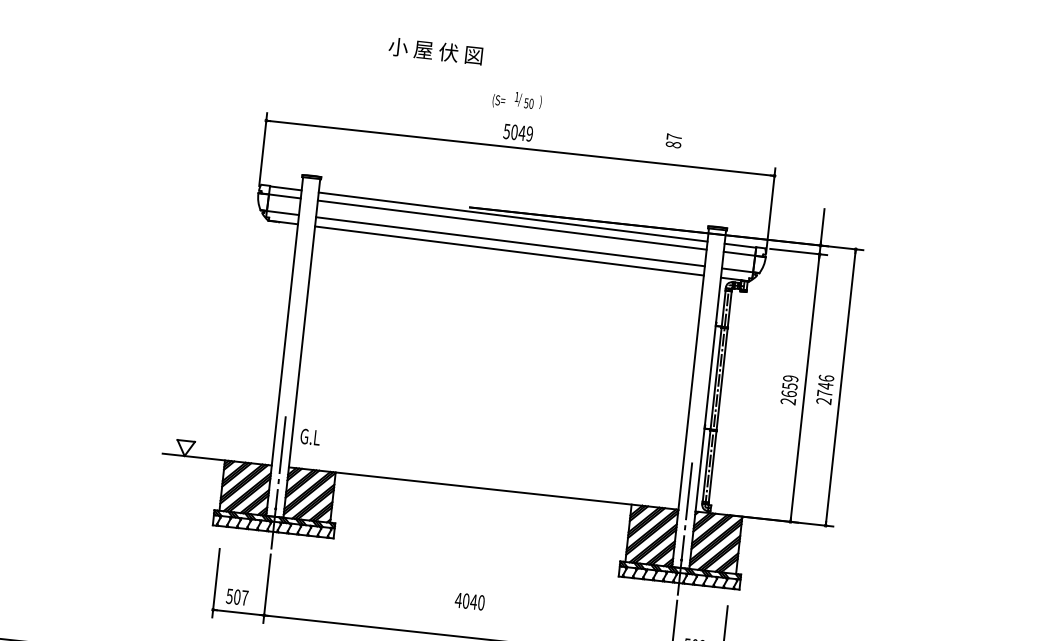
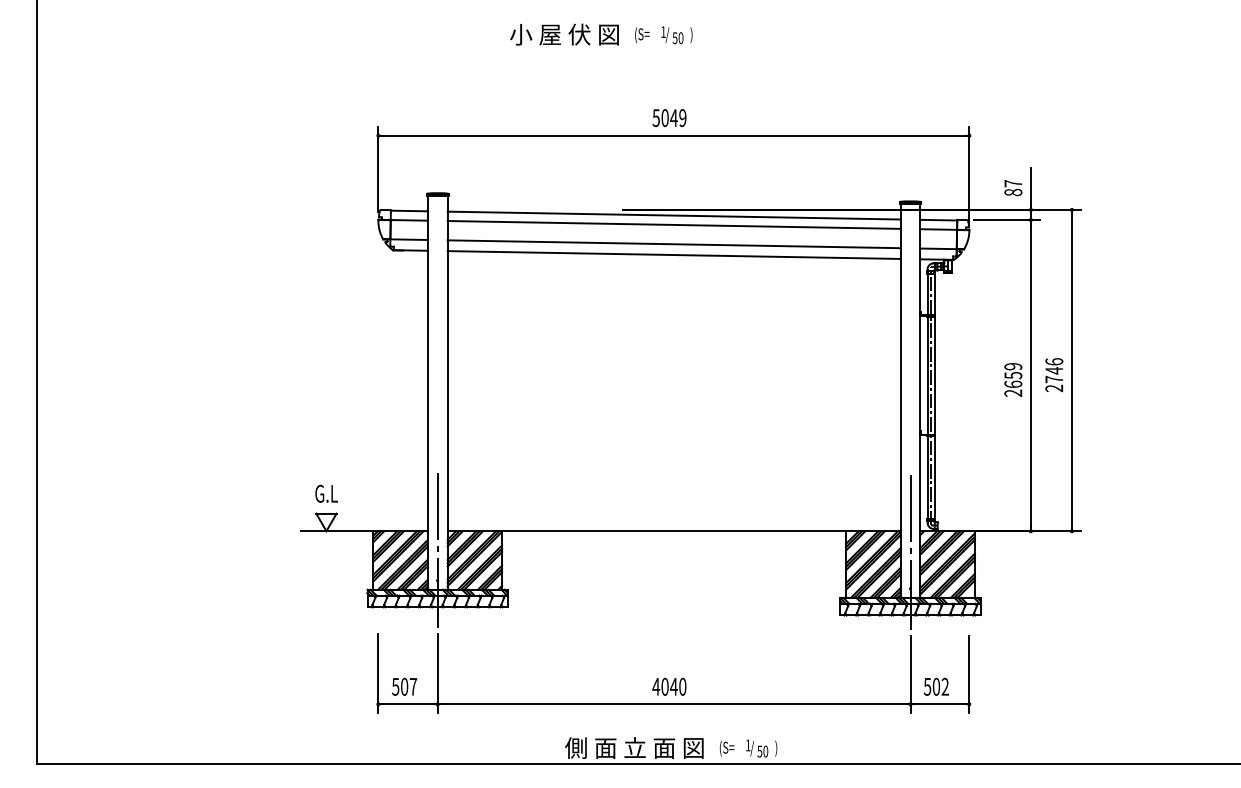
text: (499, 100) -> (642, 34), moved
text: (527, 101) -> (676, 35), moved
text: (673, 141) -> (1013, 188), moved
text: (310, 436) -> (326, 493), moved
text: (470, 601) -> (669, 686), moved

